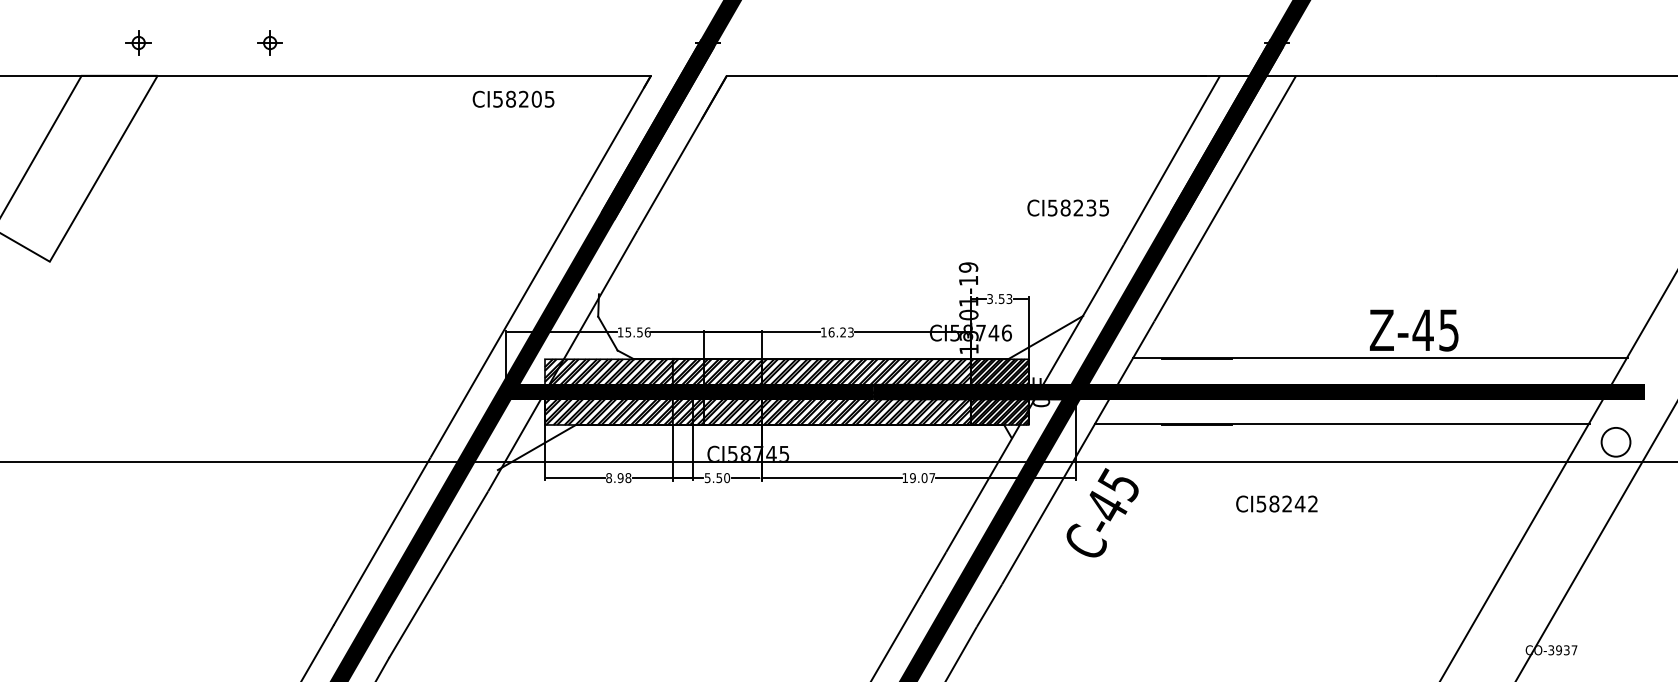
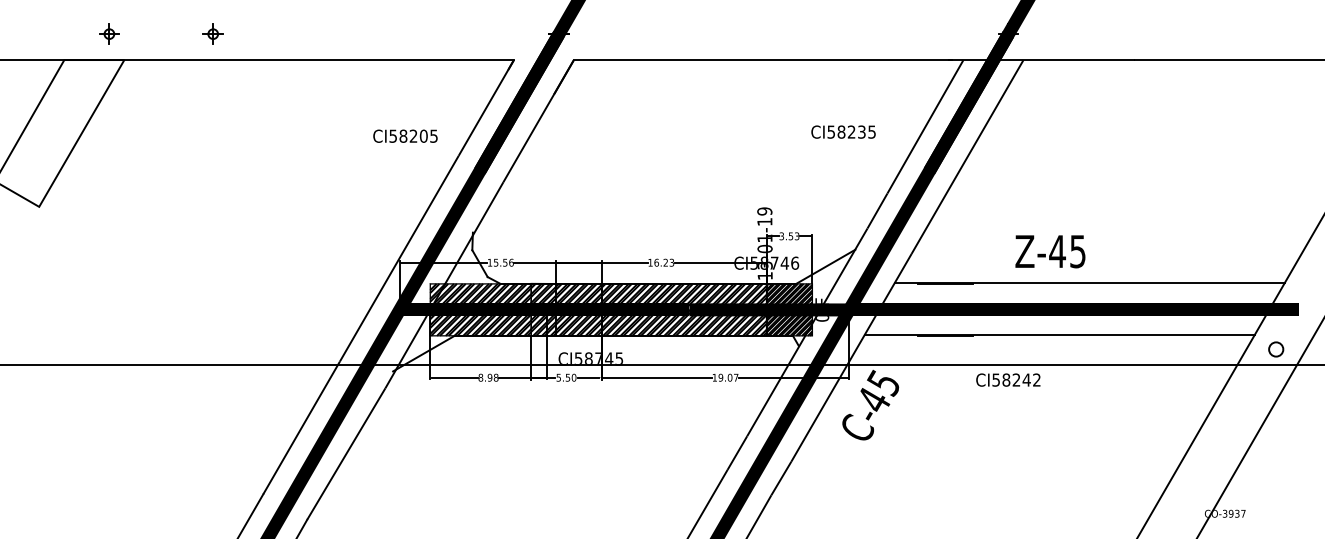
text: (513, 98) -> (405, 135), moved
text: (1067, 207) -> (842, 131), moved
text: (1413, 330) -> (1049, 251), moved
circle: (1616, 442) -> (1276, 349), size x0.62
text: (1276, 503) -> (1008, 379), moved

